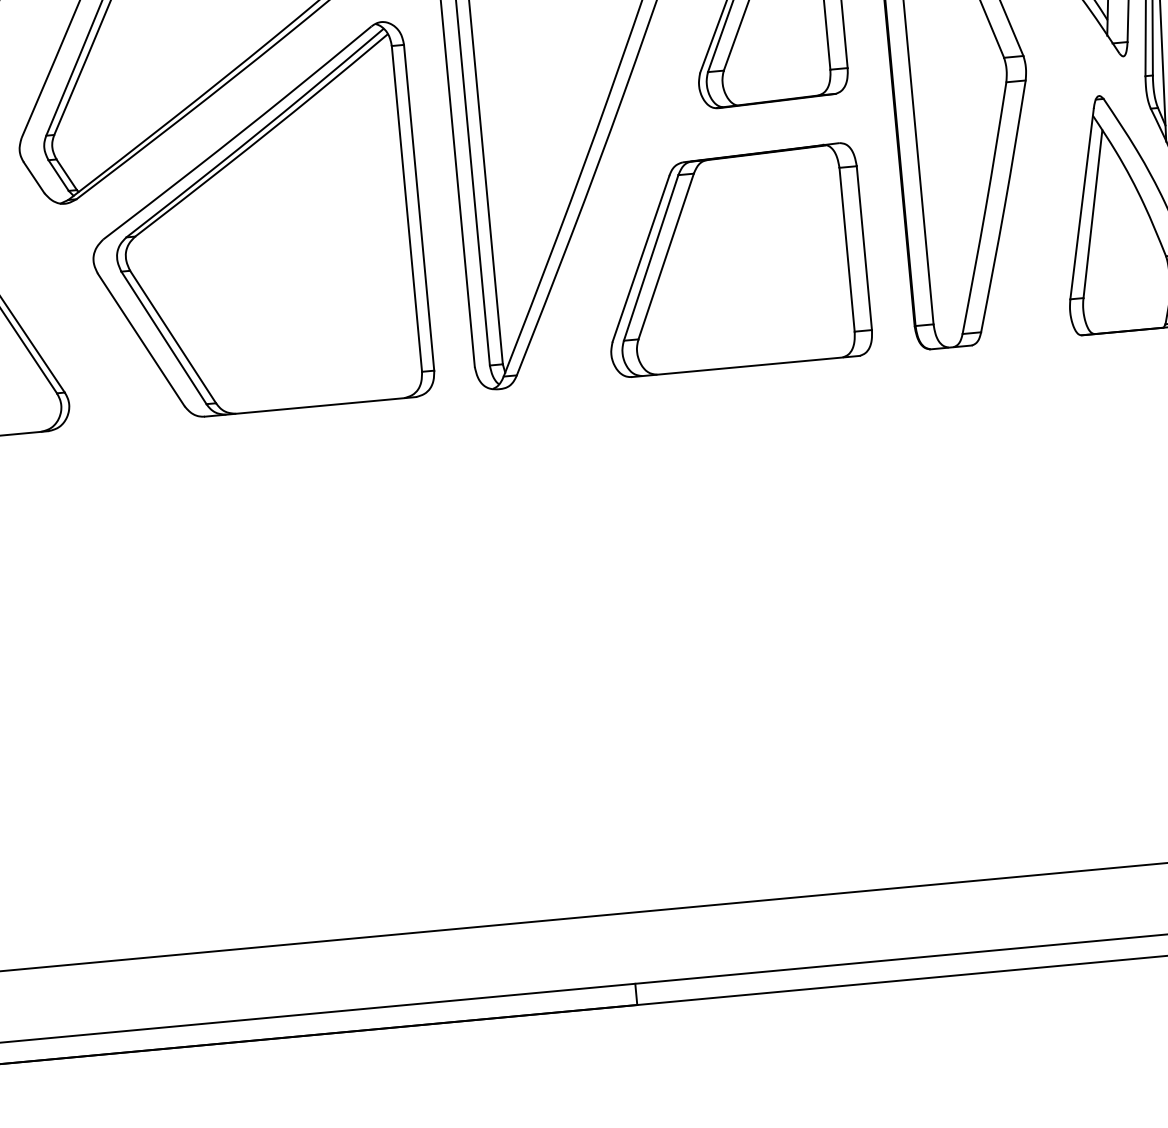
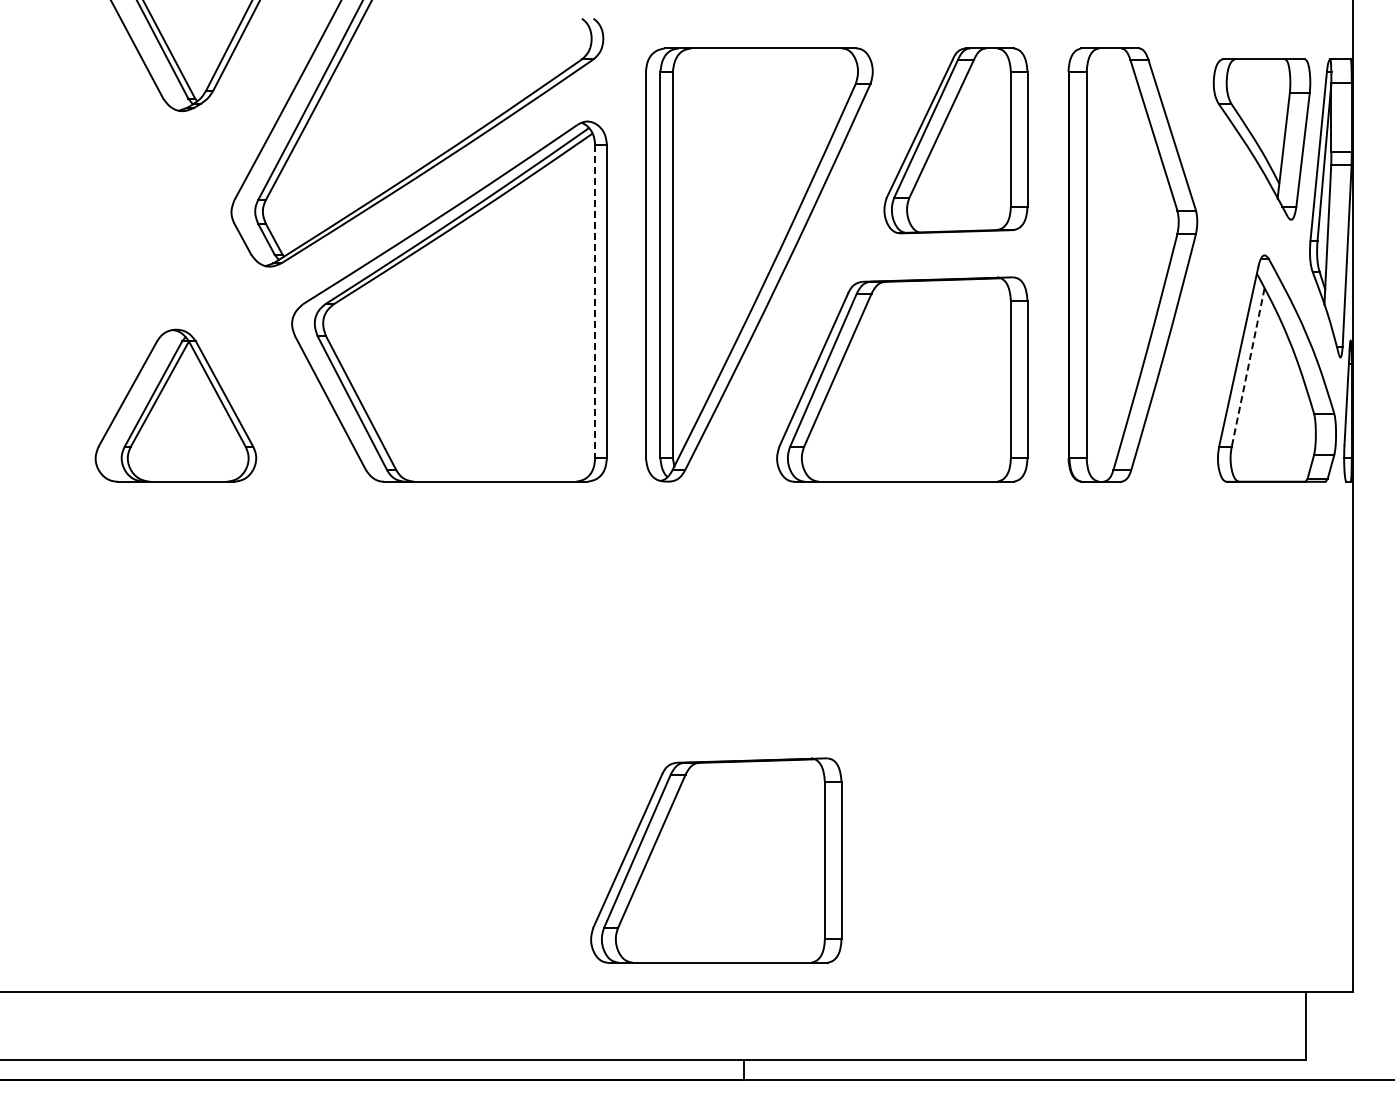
line: (407, 208) -> (595, 301), solid -> dashed
line: (1093, 214) -> (1248, 367), solid -> dashed
part: (587, 778) -> (716, 860), added

